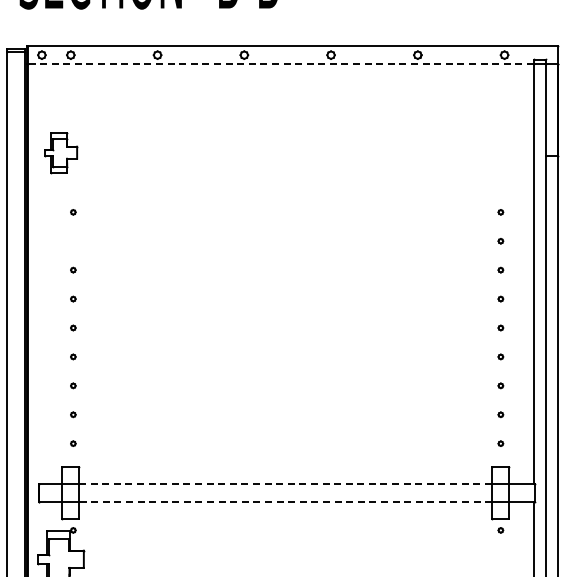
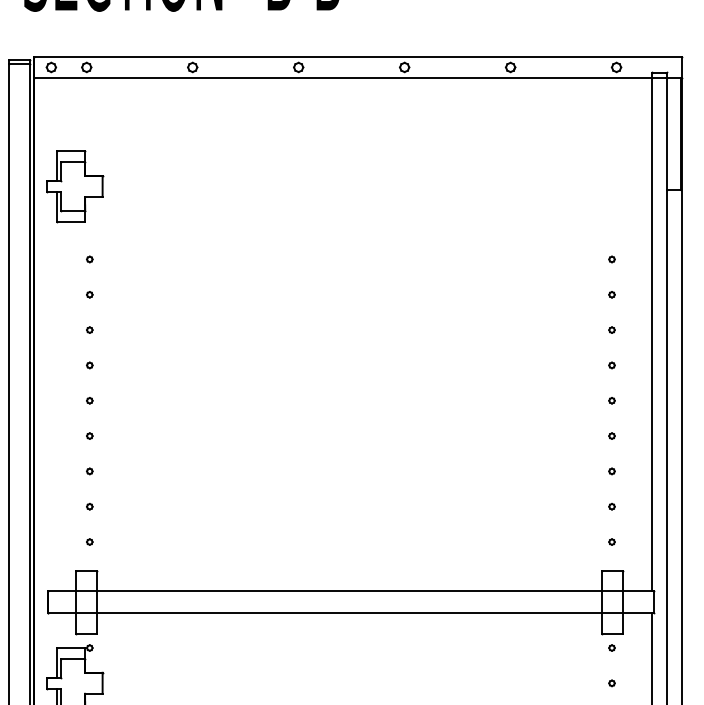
line: (280, 63) -> (342, 77), dashed -> solid
part: (61, 152) -> (75, 186), size x1.43
part: (73, 240) -> (89, 293), added
line: (285, 484) -> (348, 591), dashed -> solid
line: (285, 501) -> (348, 612), dashed -> solid
part: (500, 559) -> (611, 683), added

